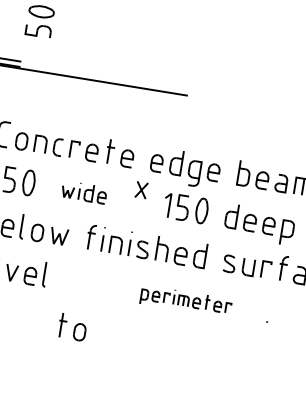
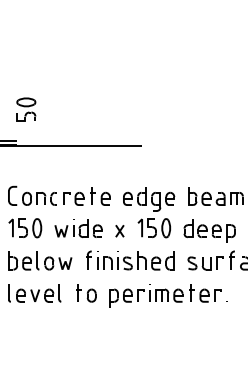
part: (140, 190) -> (119, 231), moved
part: (84, 192) -> (78, 228), size x1.43
part: (186, 301) -> (165, 295), size x1.67
part: (73, 328) -> (86, 293), moved

